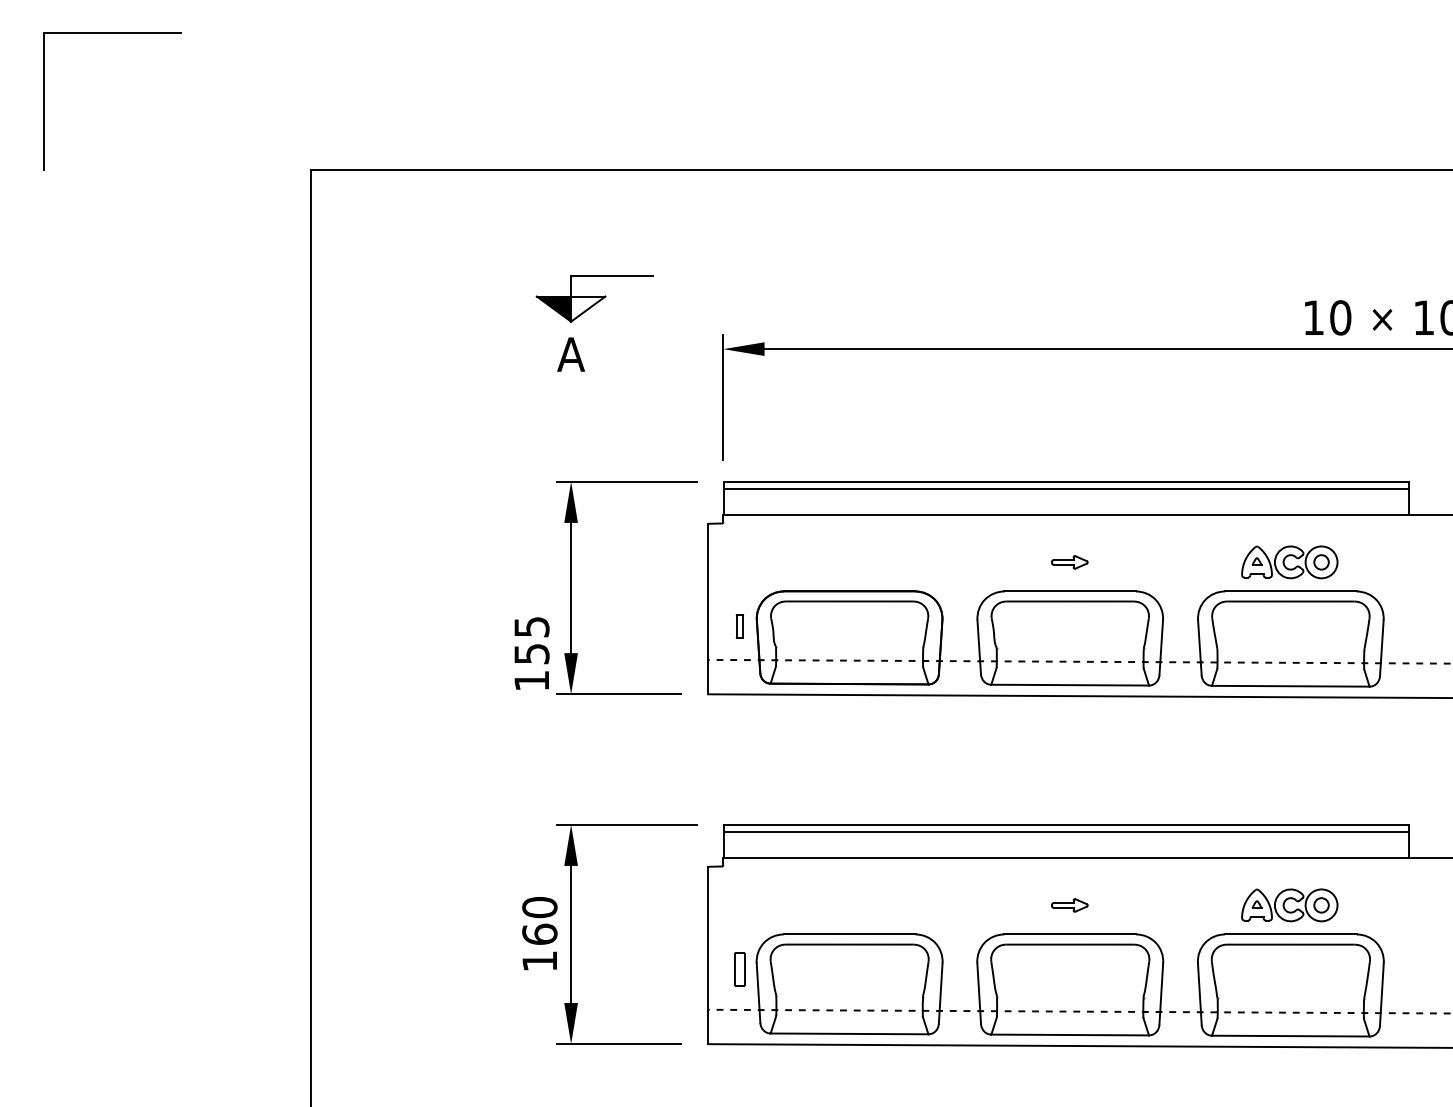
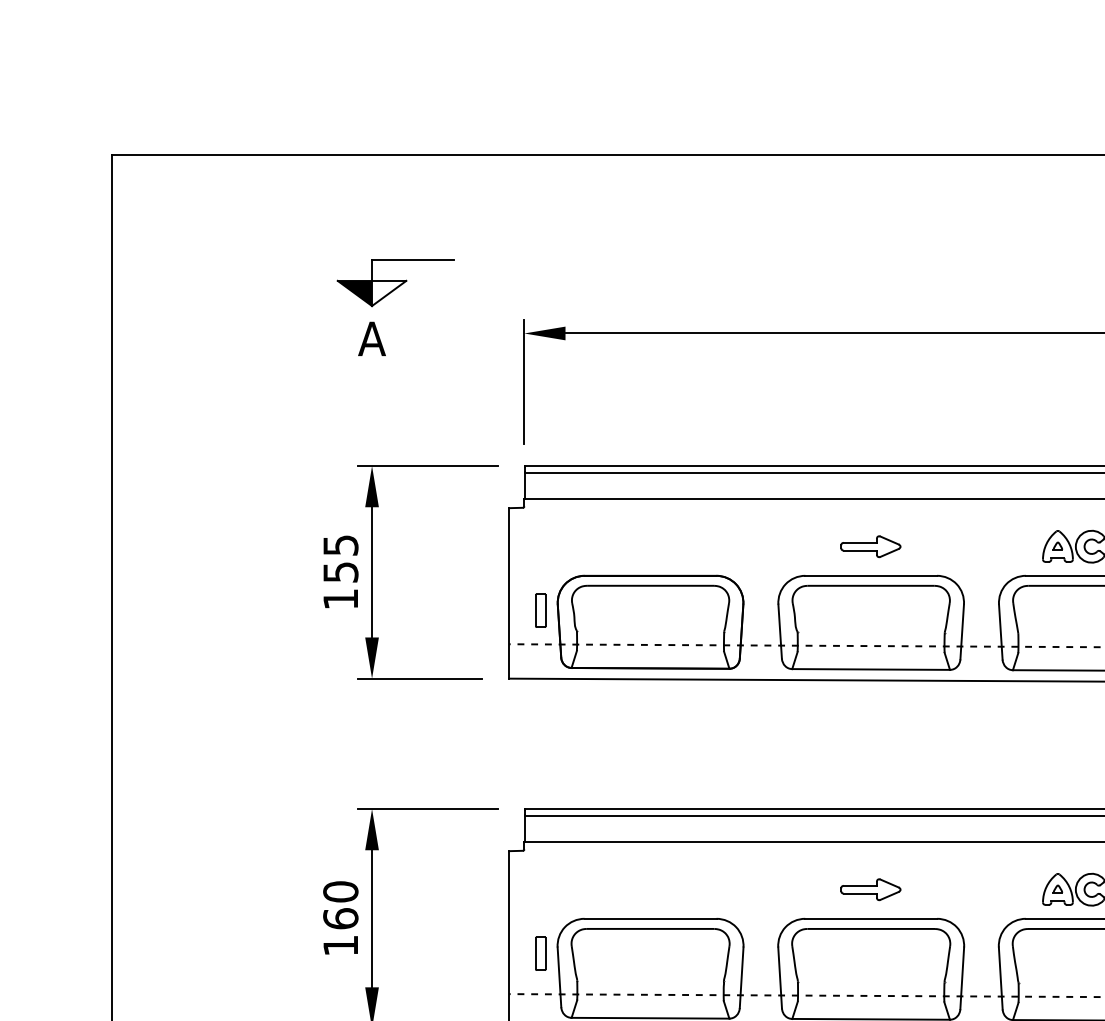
part: (1069, 562) -> (870, 546), size x1.67
part: (739, 626) -> (540, 610), size x1.43
text: (531, 653) -> (340, 571), moved
part: (1069, 905) -> (870, 889), size x1.67

